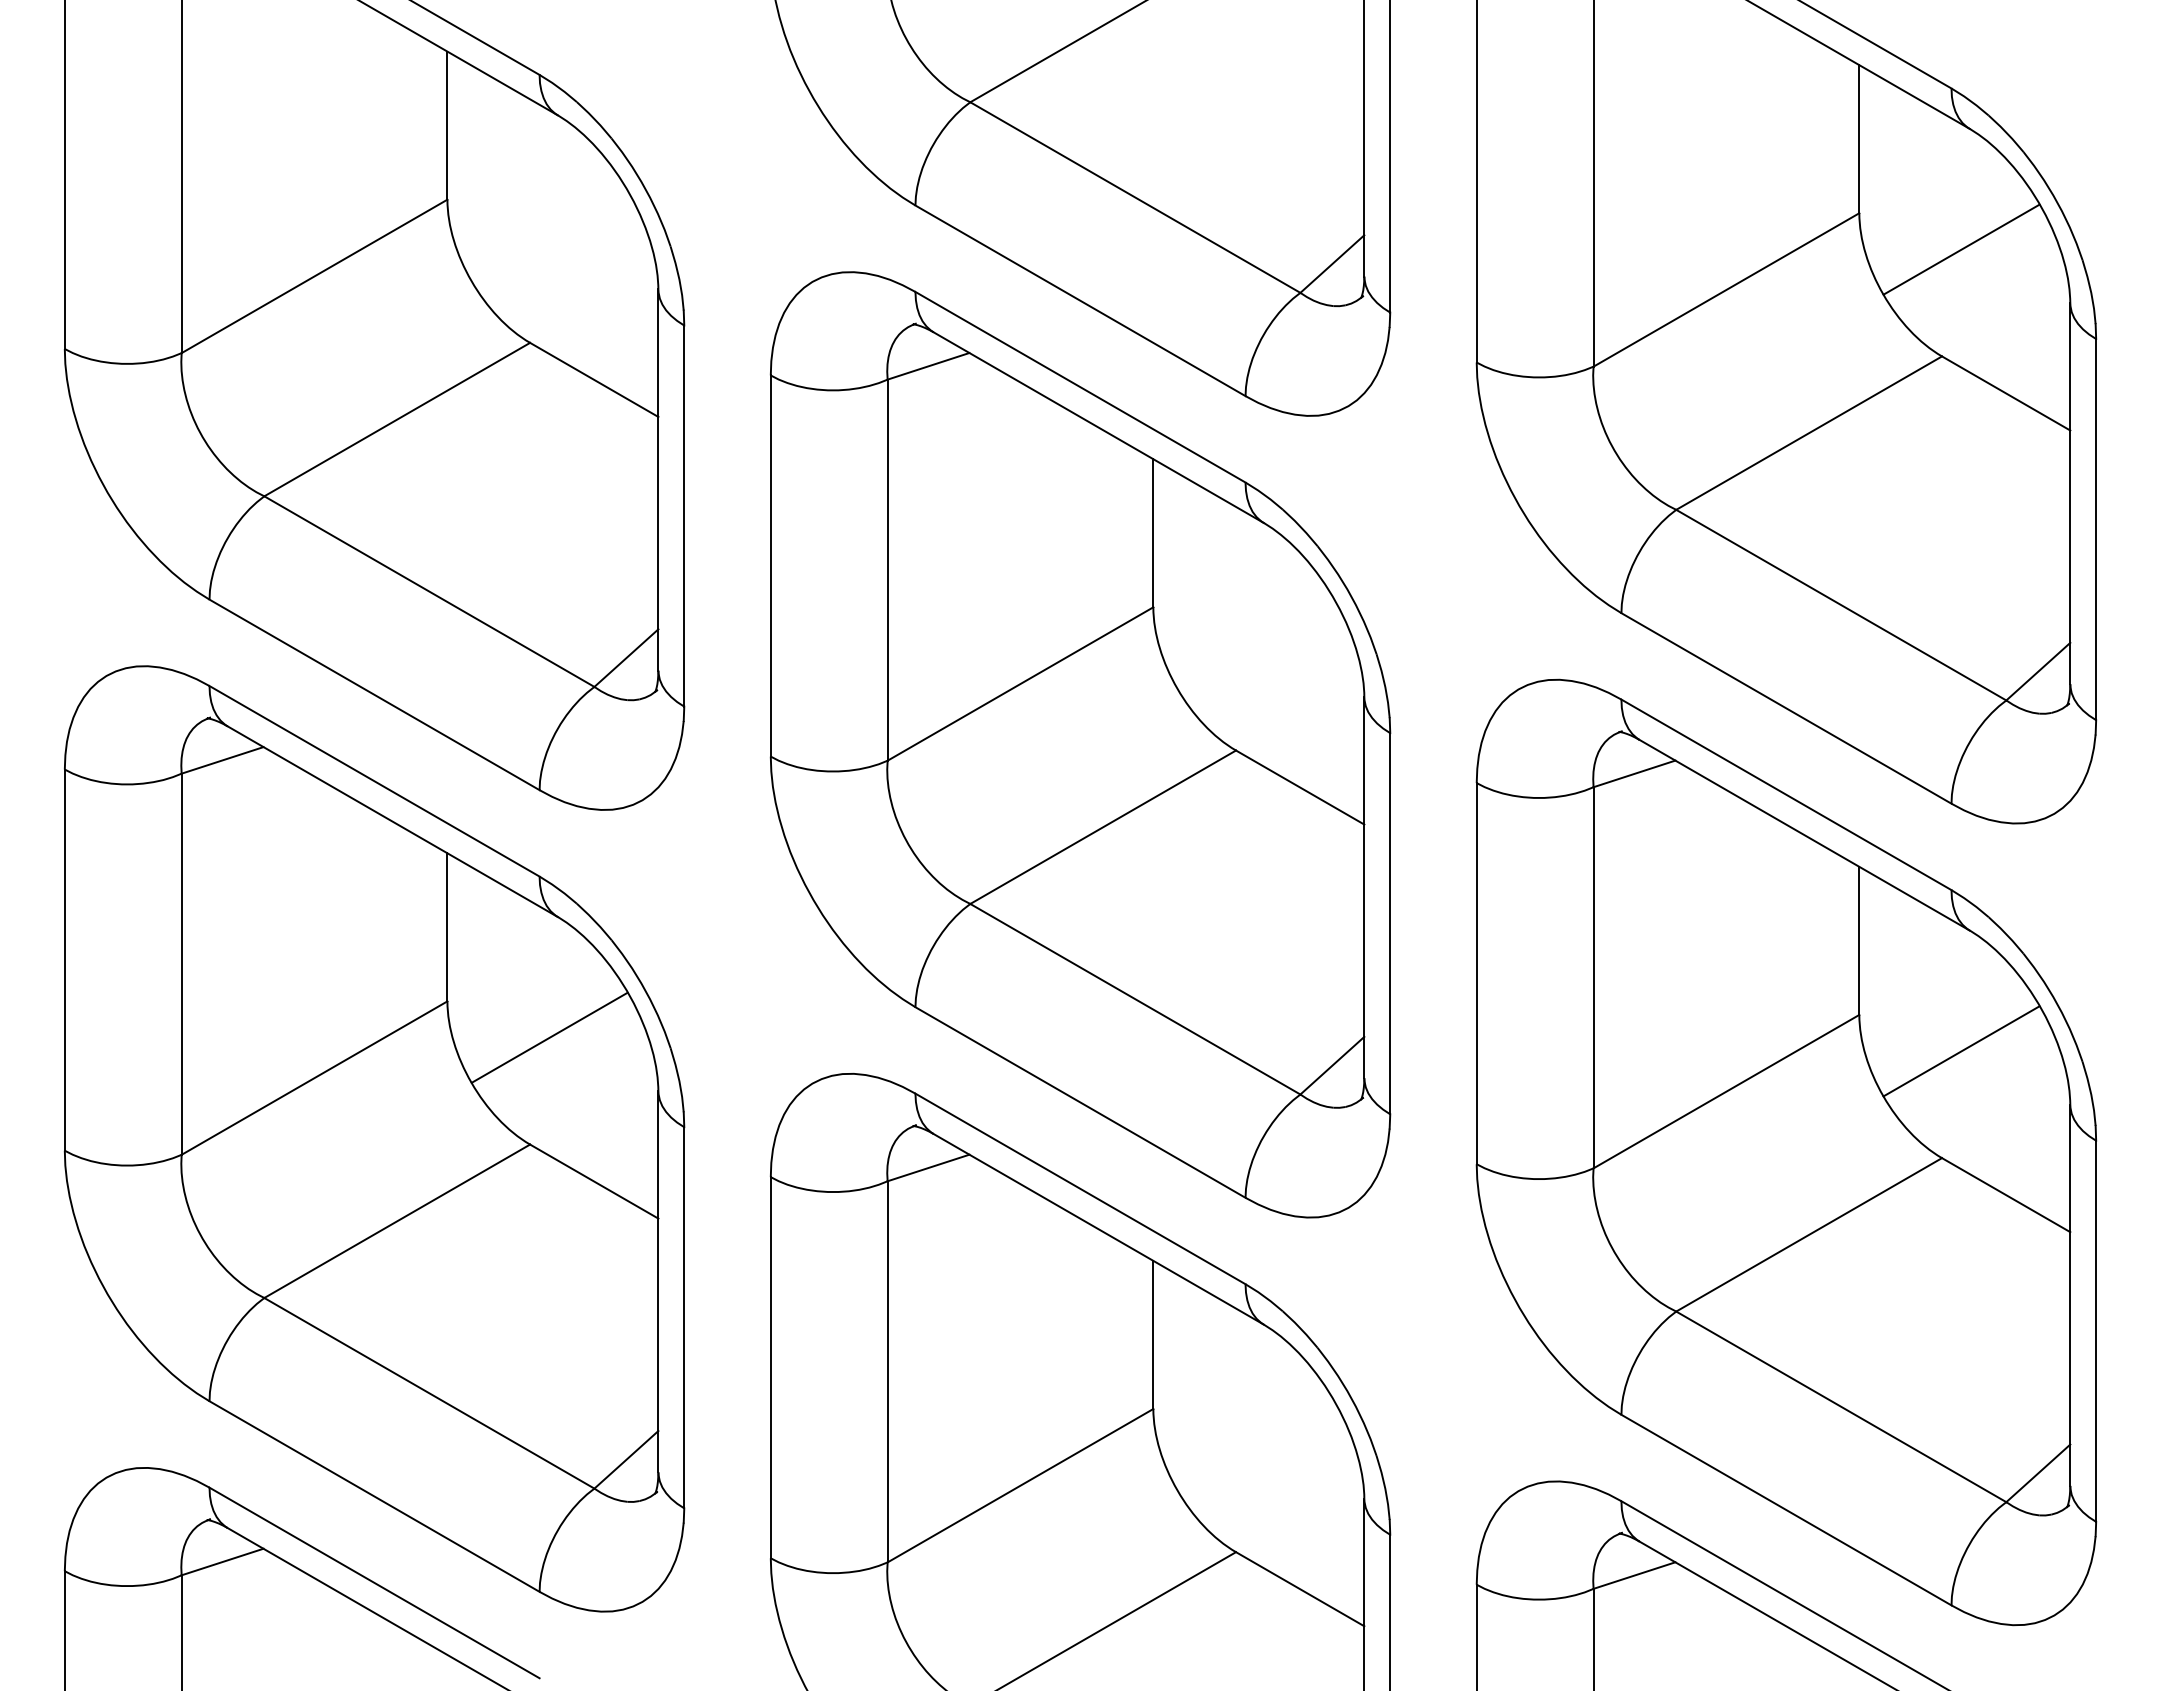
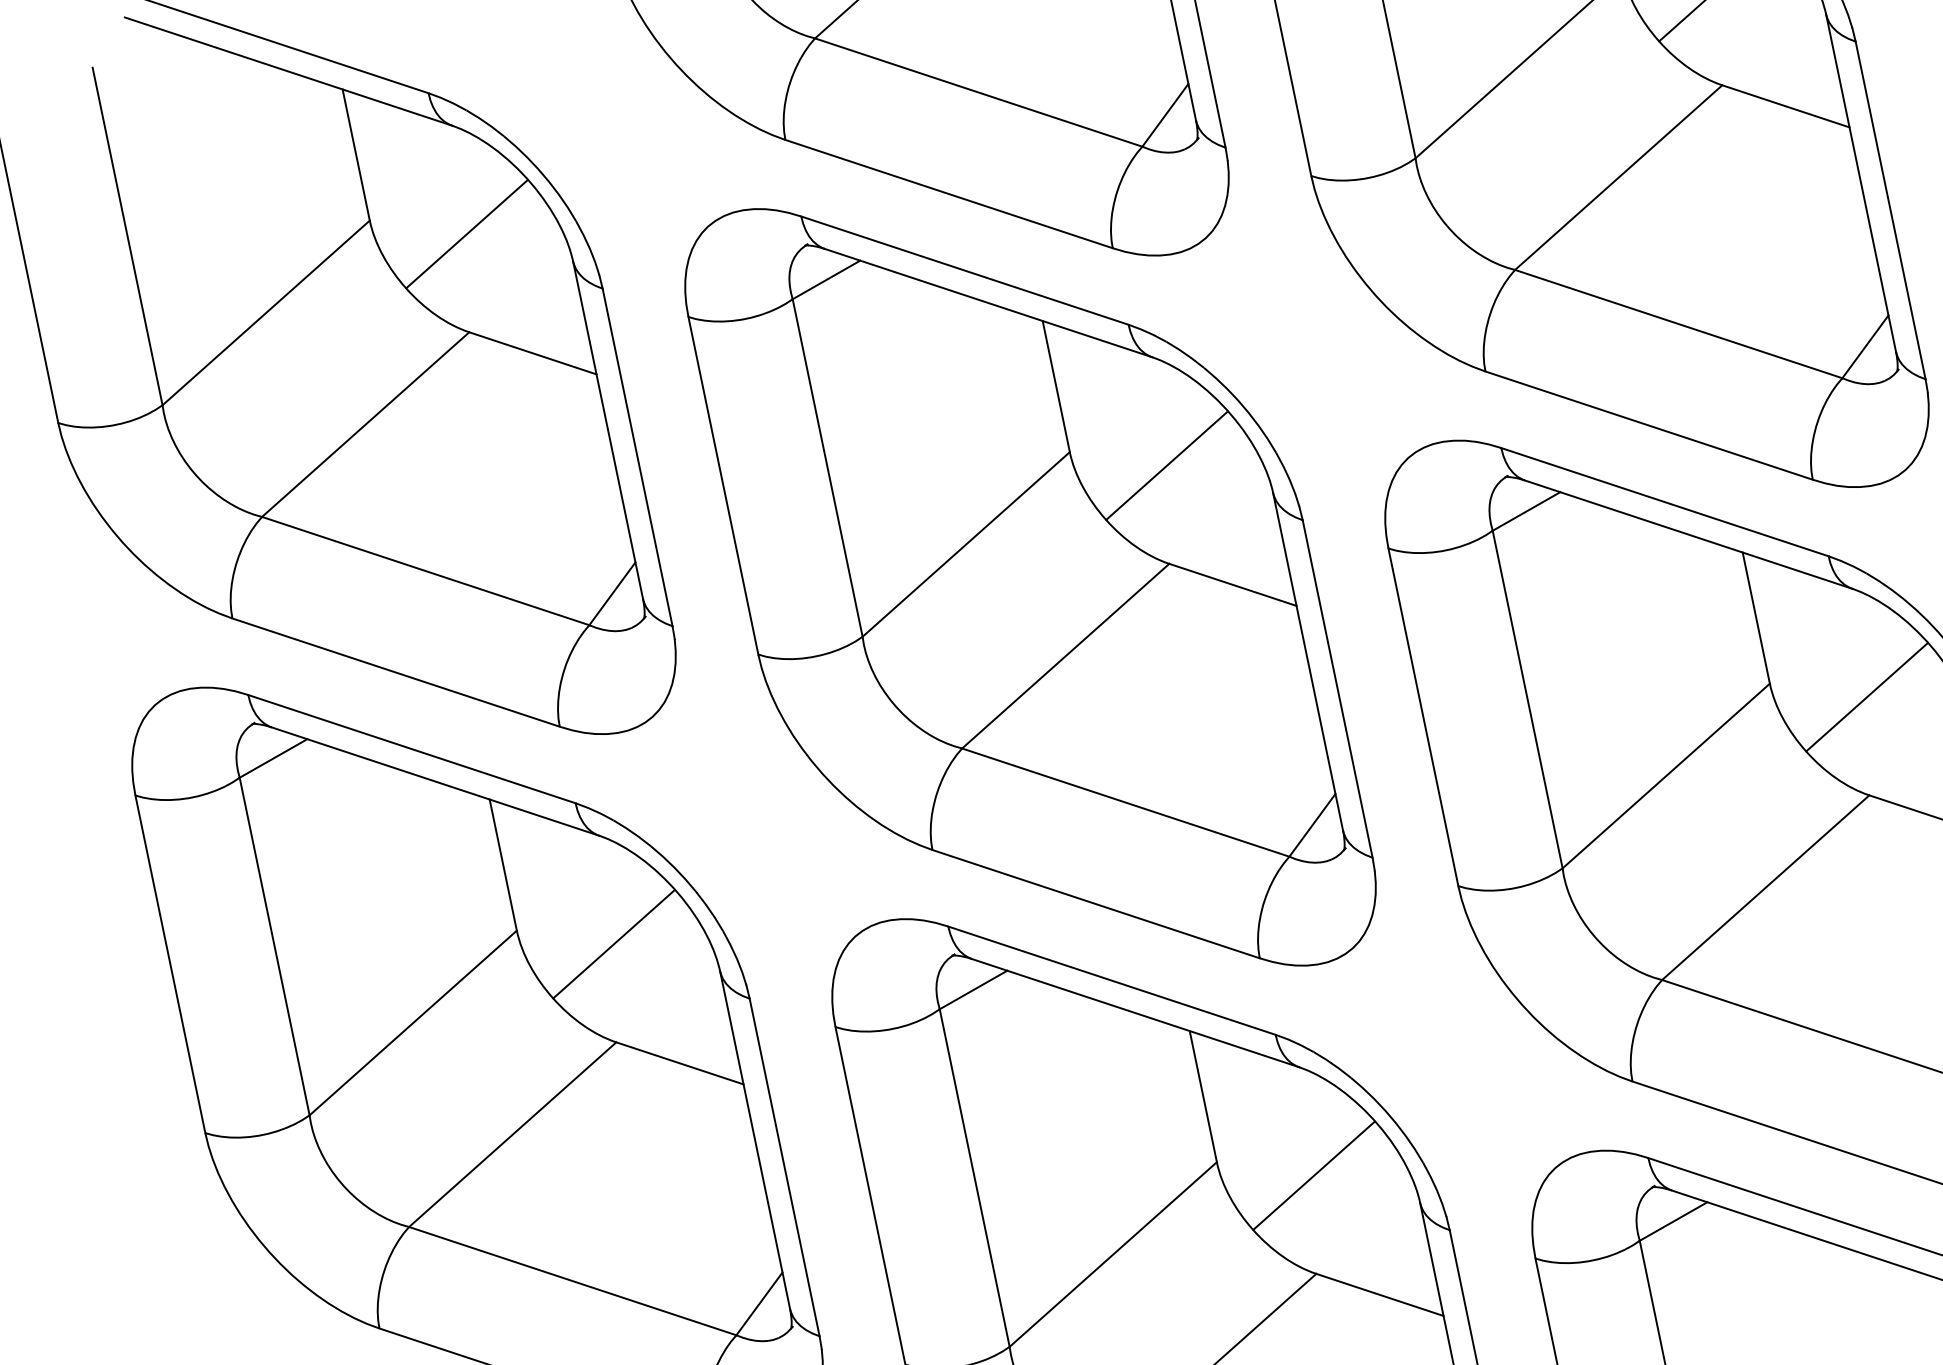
line: (549, 236) -> (466, 234), added
line: (1255, 643) -> (1166, 465), added
line: (1255, 1445) -> (1314, 1175), added

